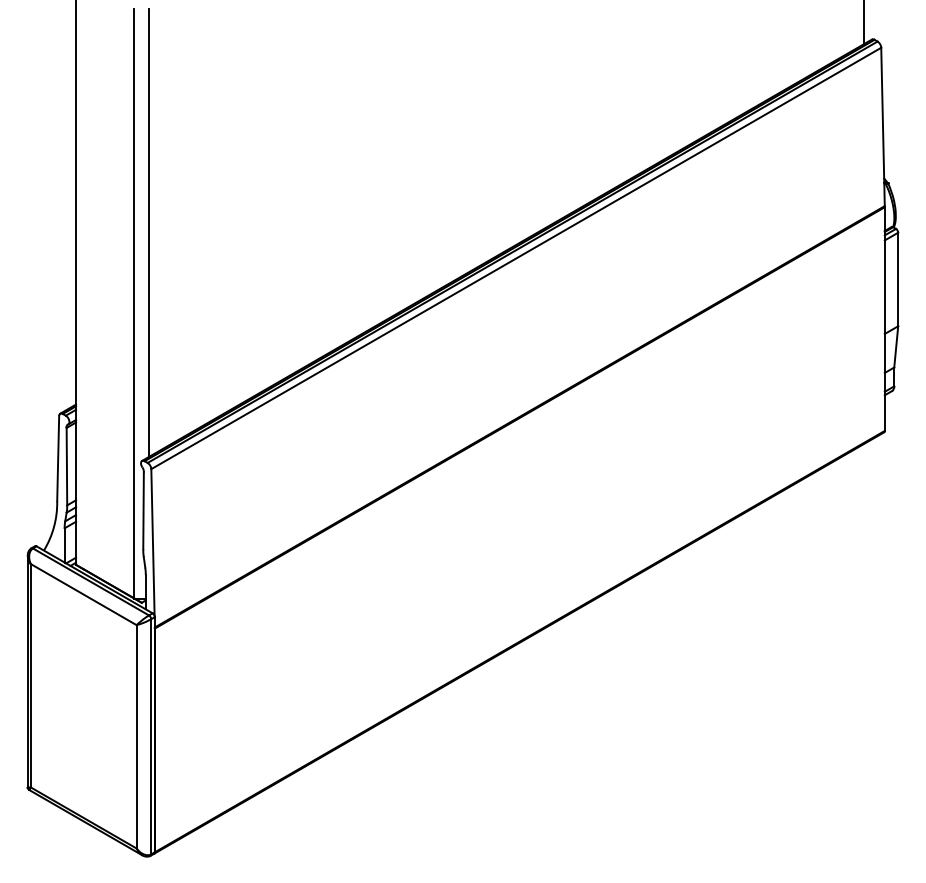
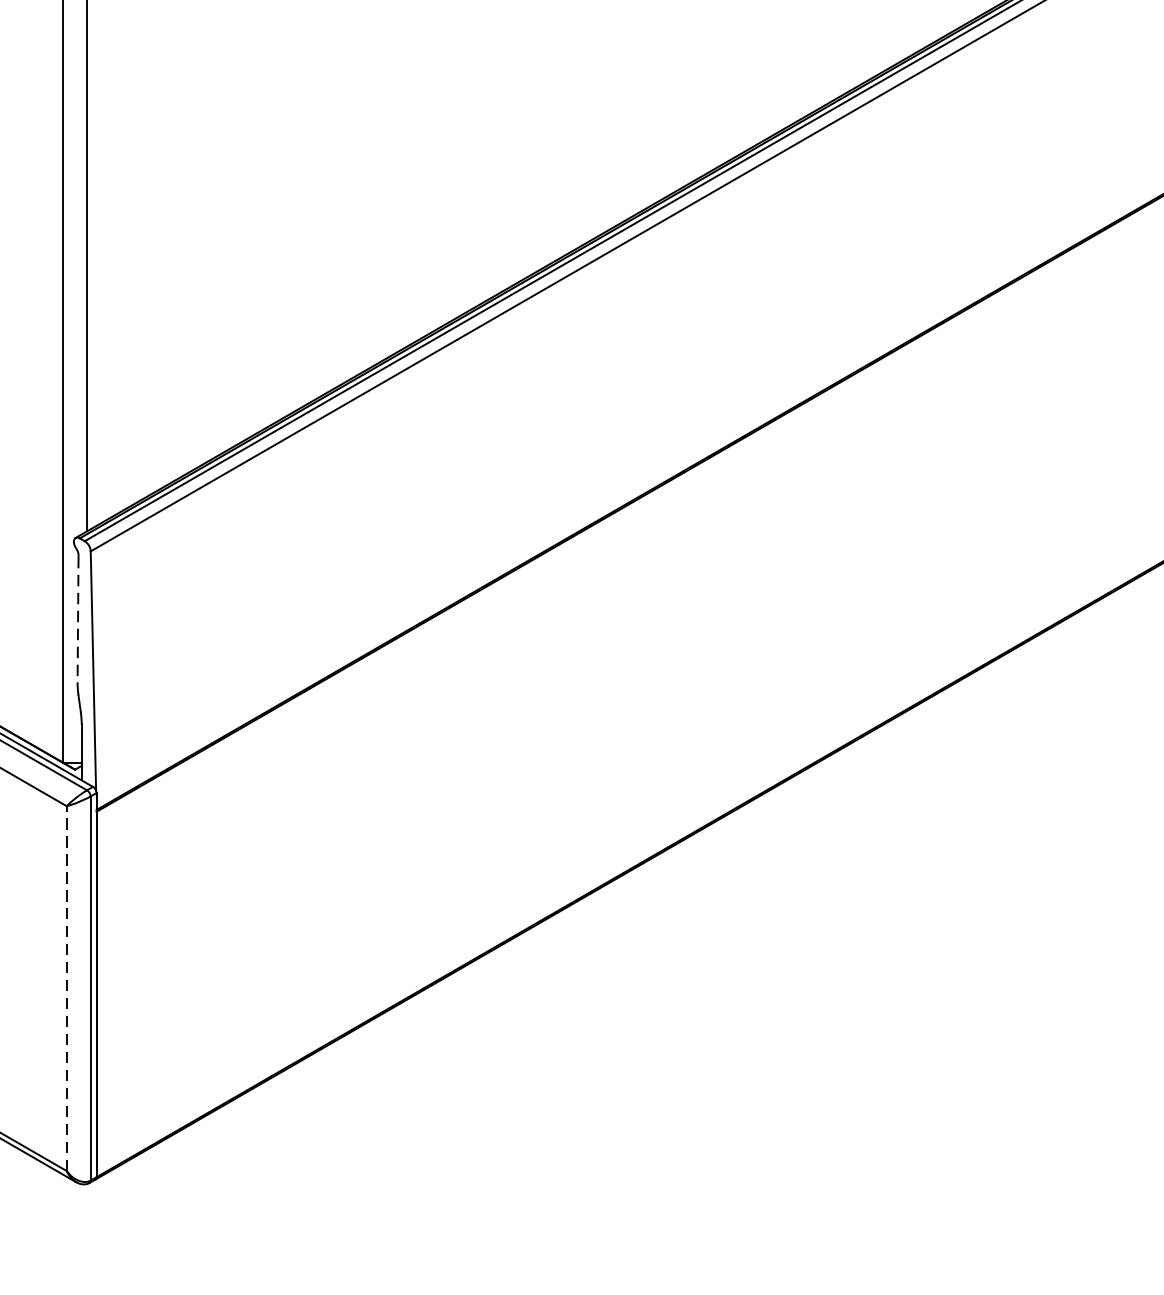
line: (143, 511) -> (77, 620), solid -> dashed
line: (136, 736) -> (66, 988), solid -> dashed

